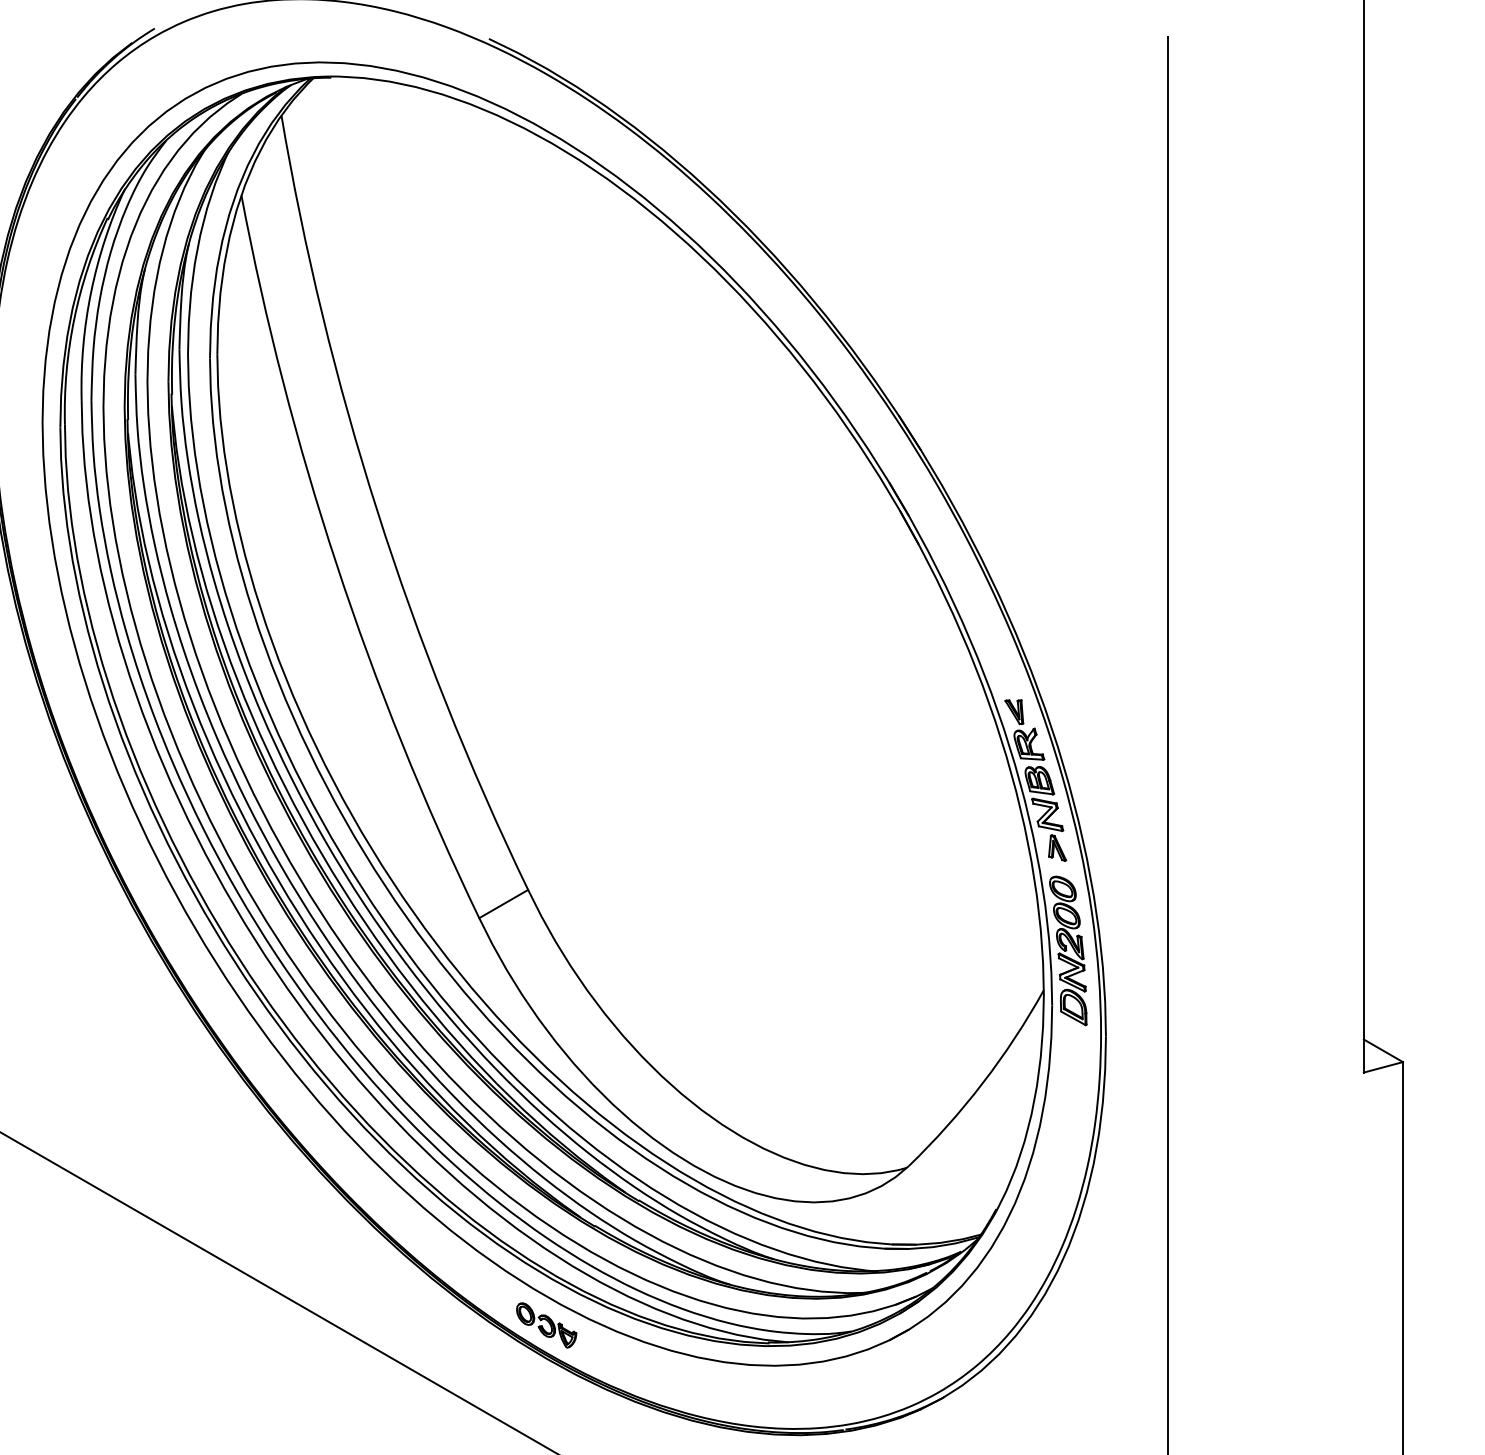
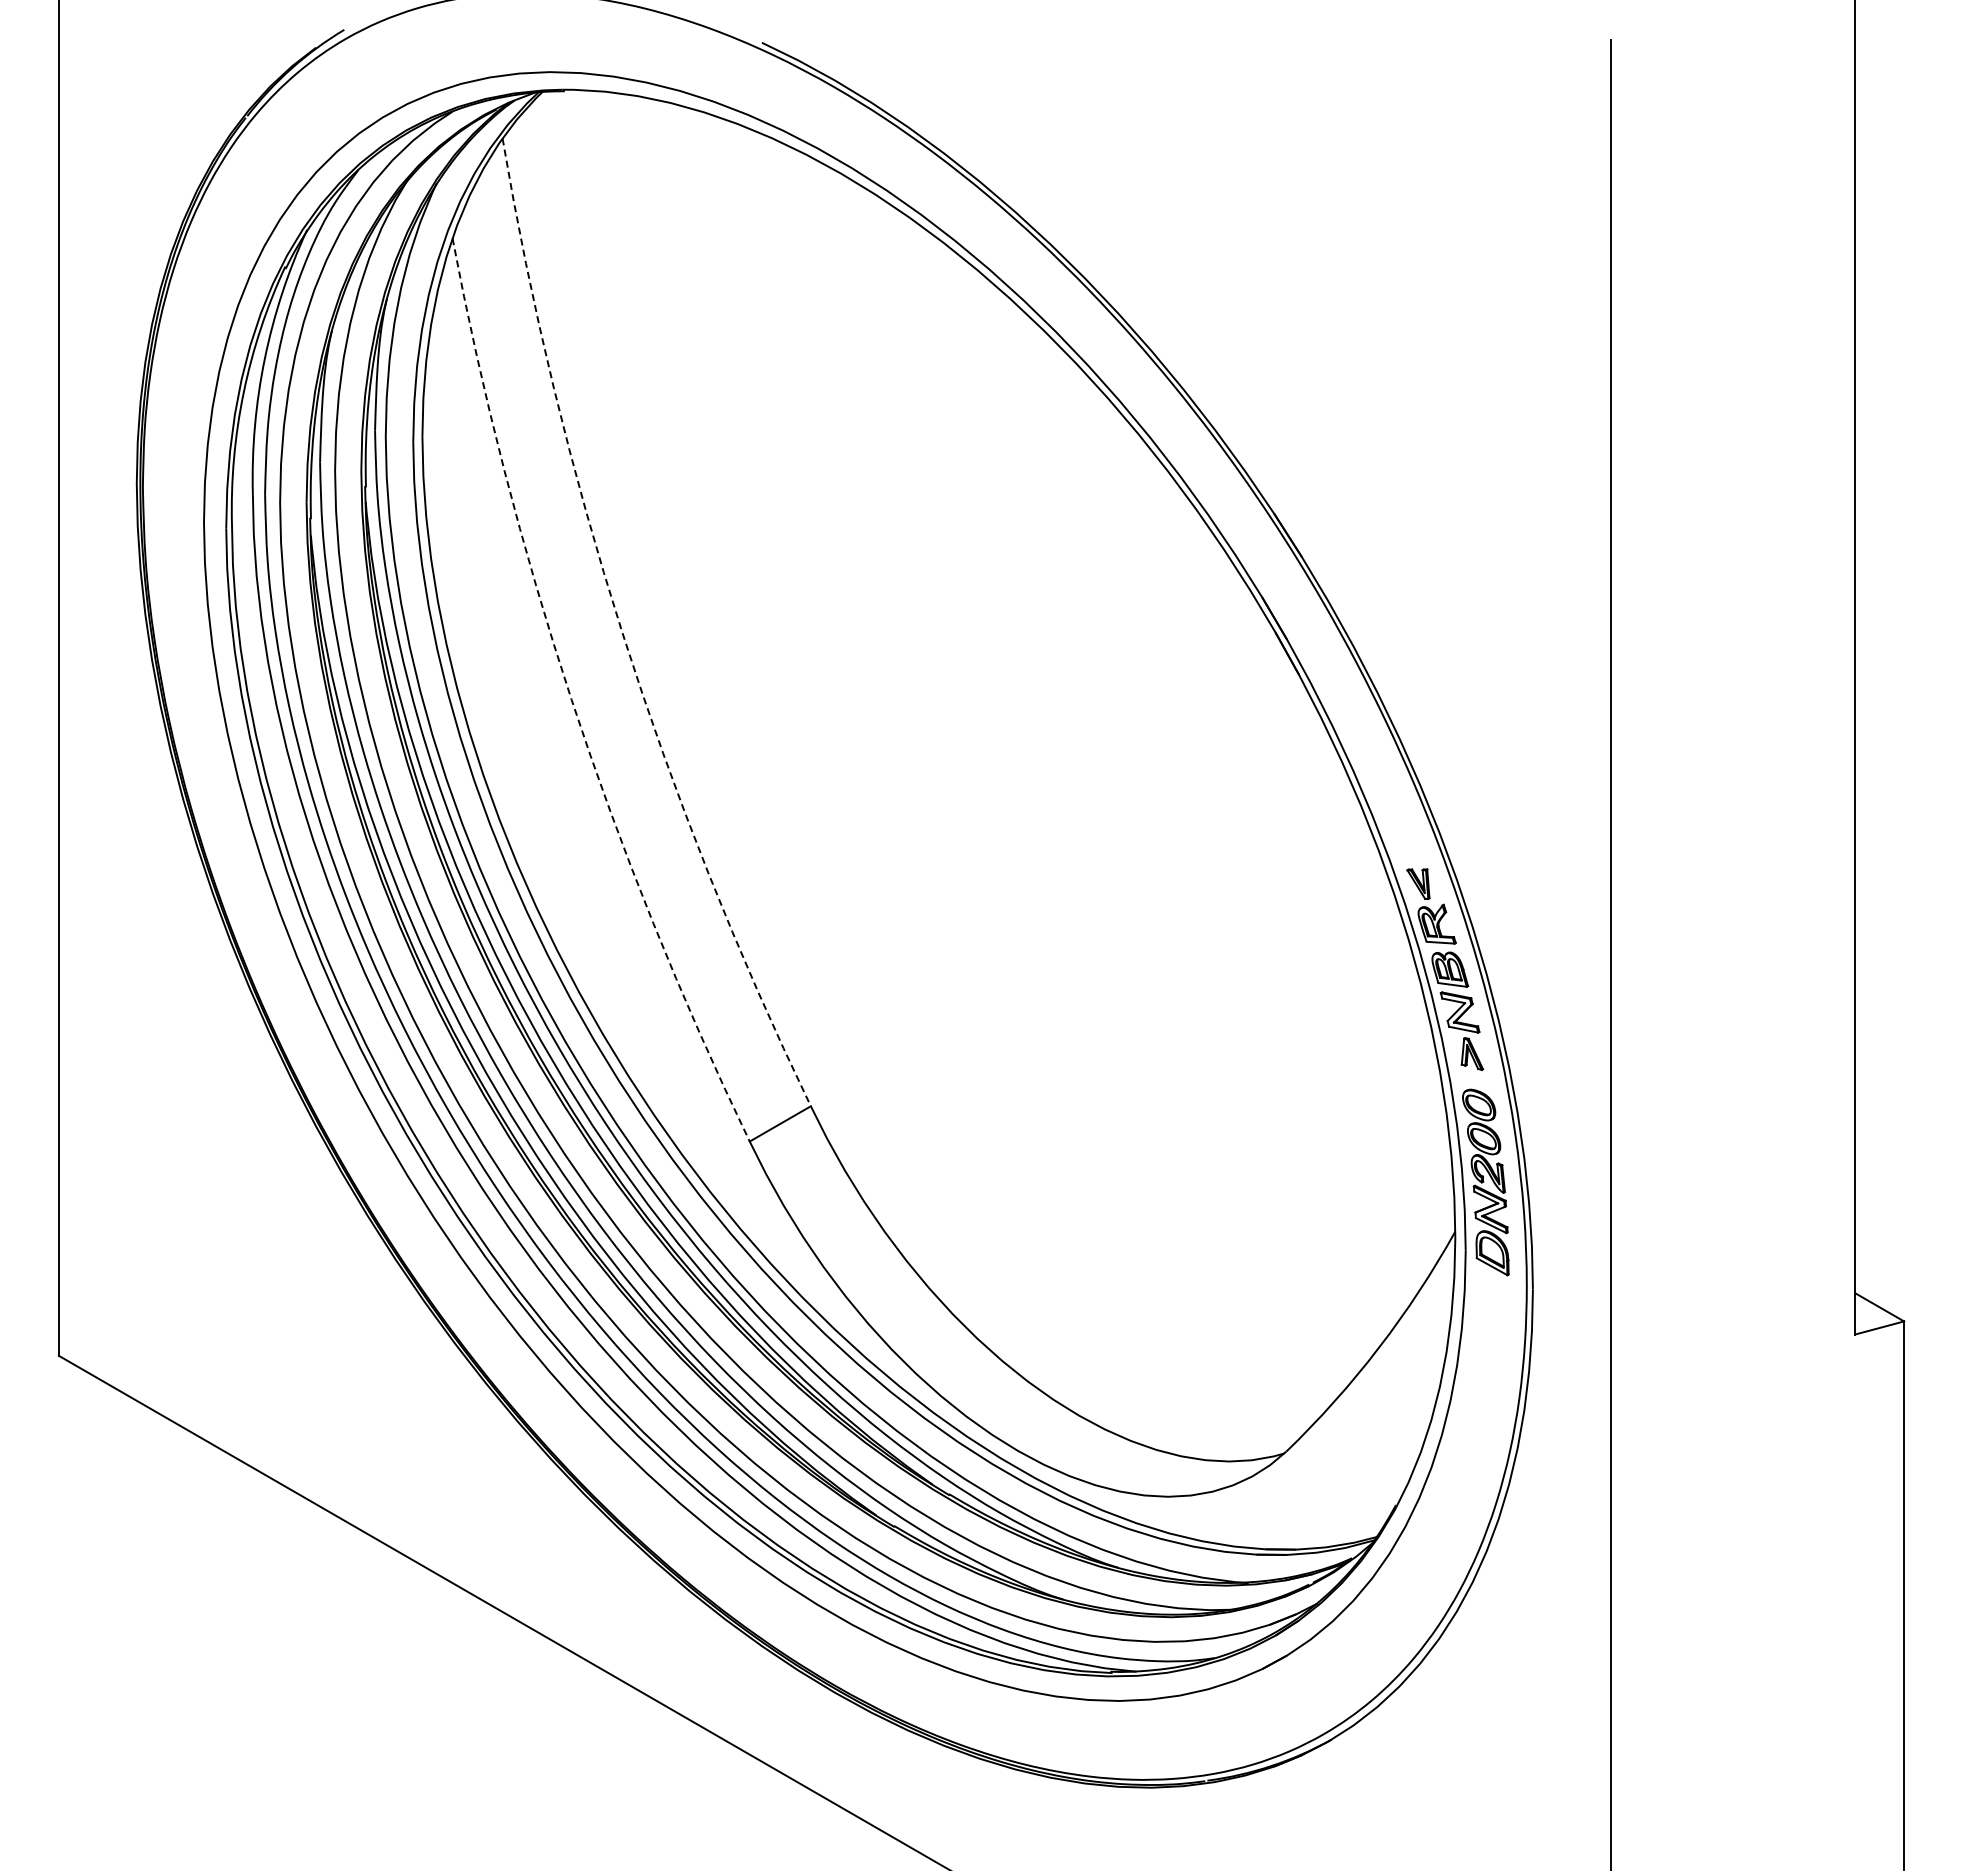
arc: (377, 511) -> (622, 633), solid -> dashed
arc: (336, 564) -> (571, 699), solid -> dashed
part: (546, 1325) -> (833, 1650), removed

